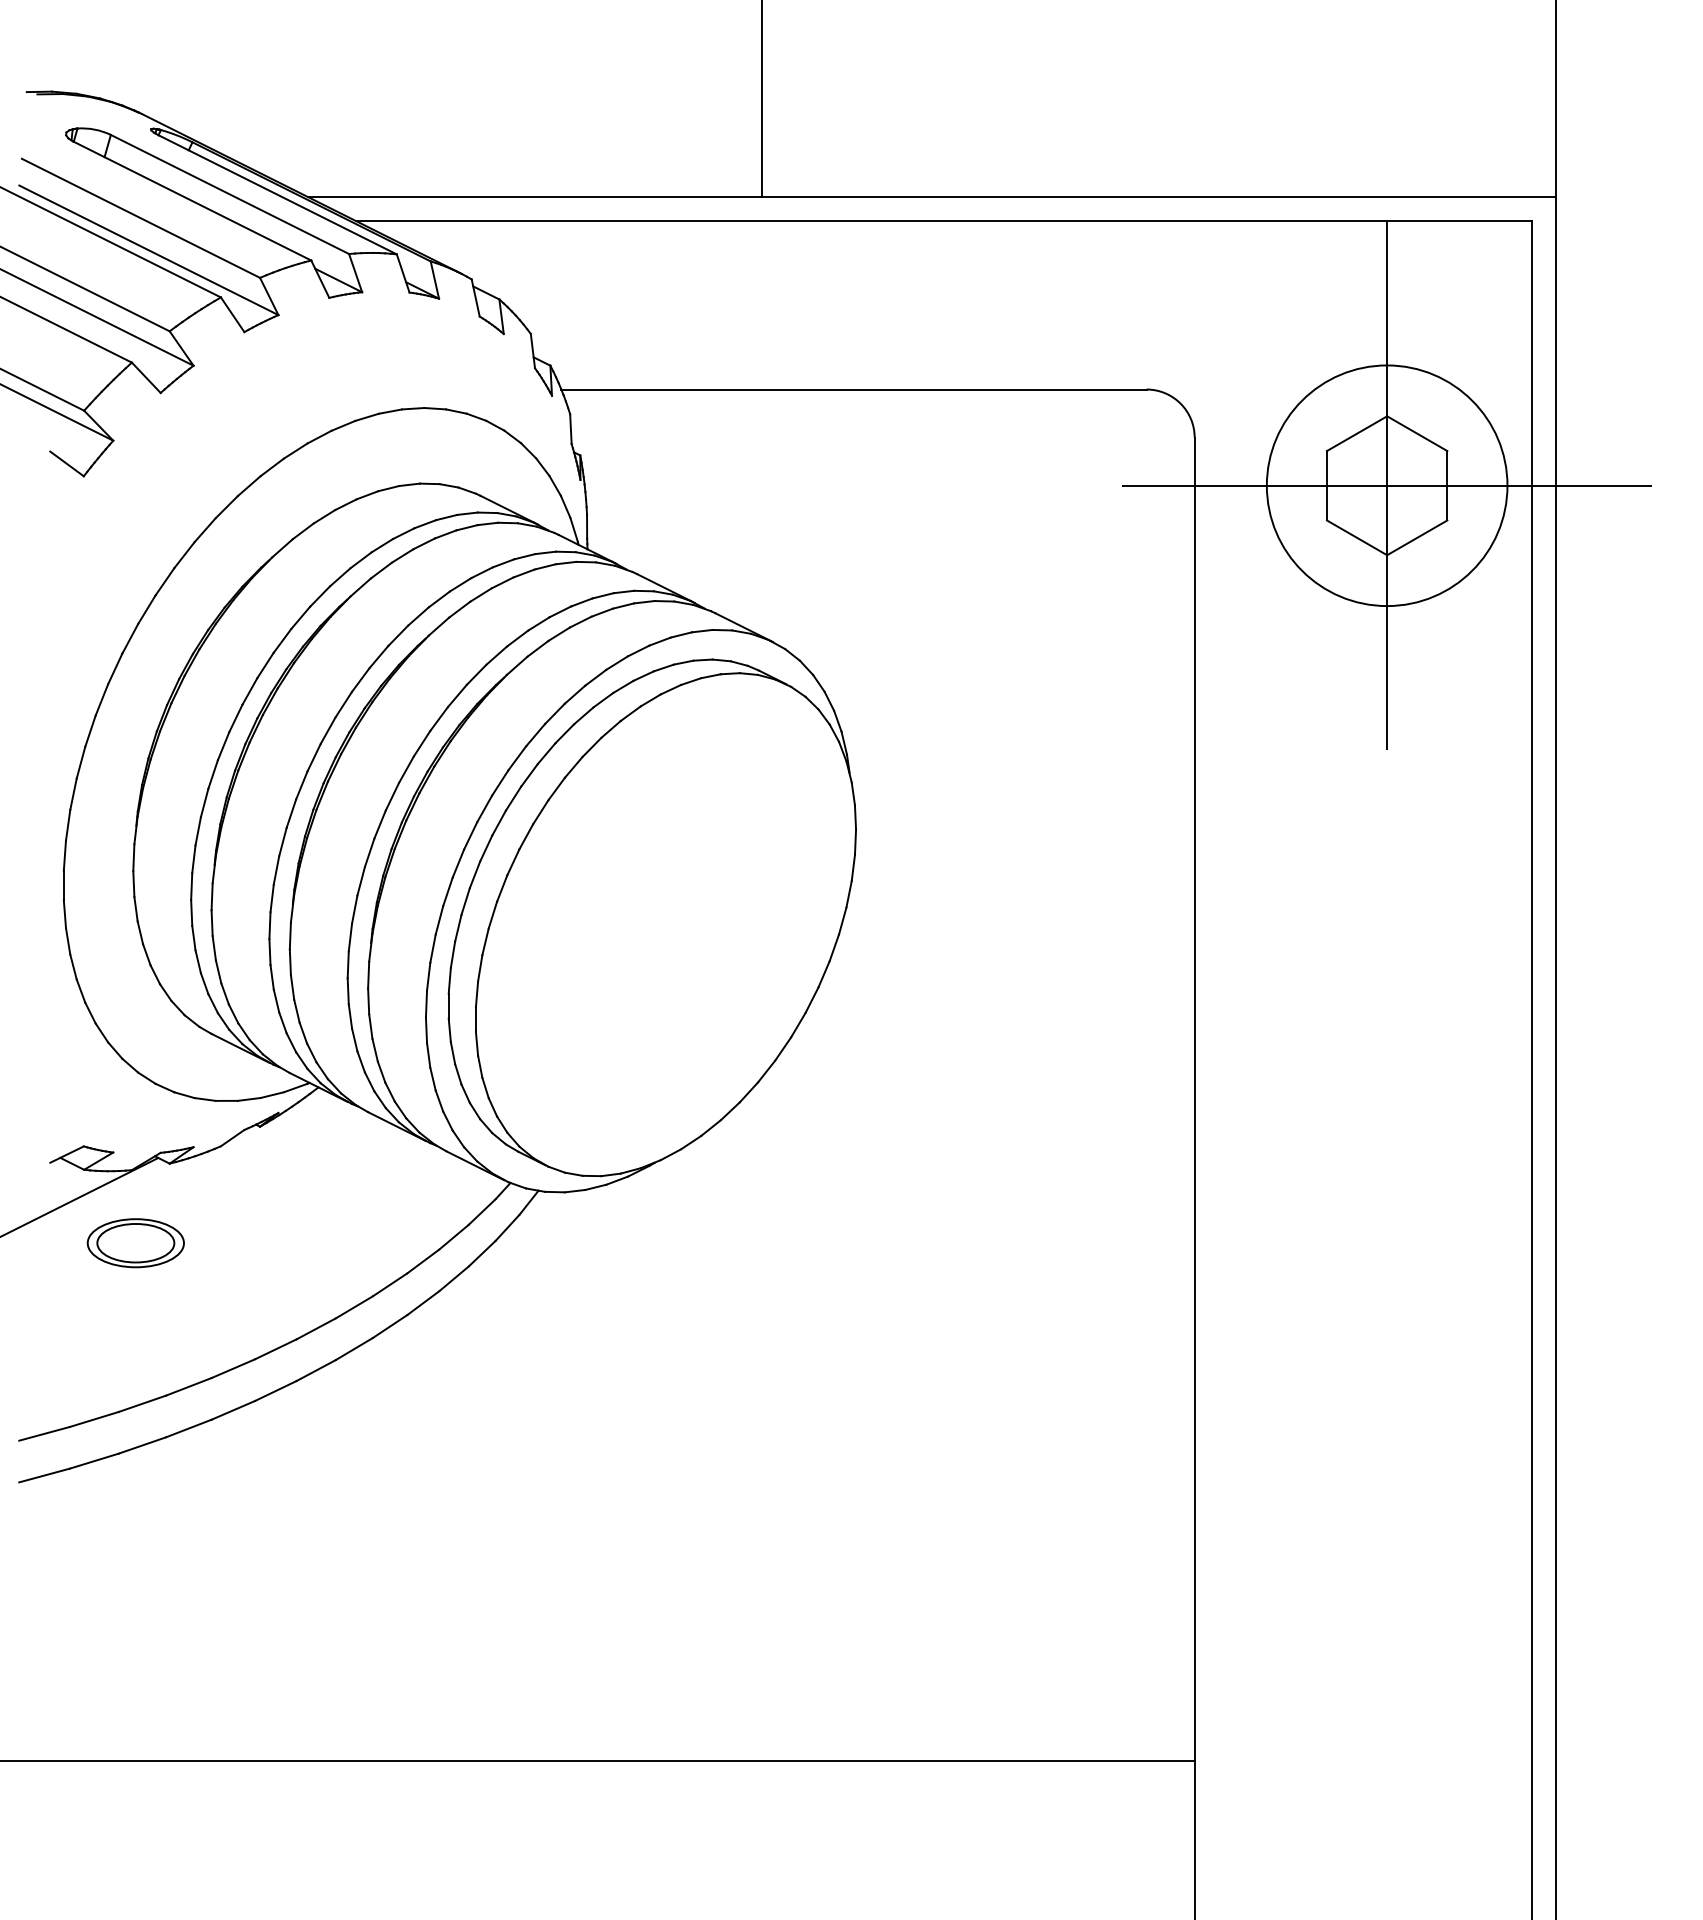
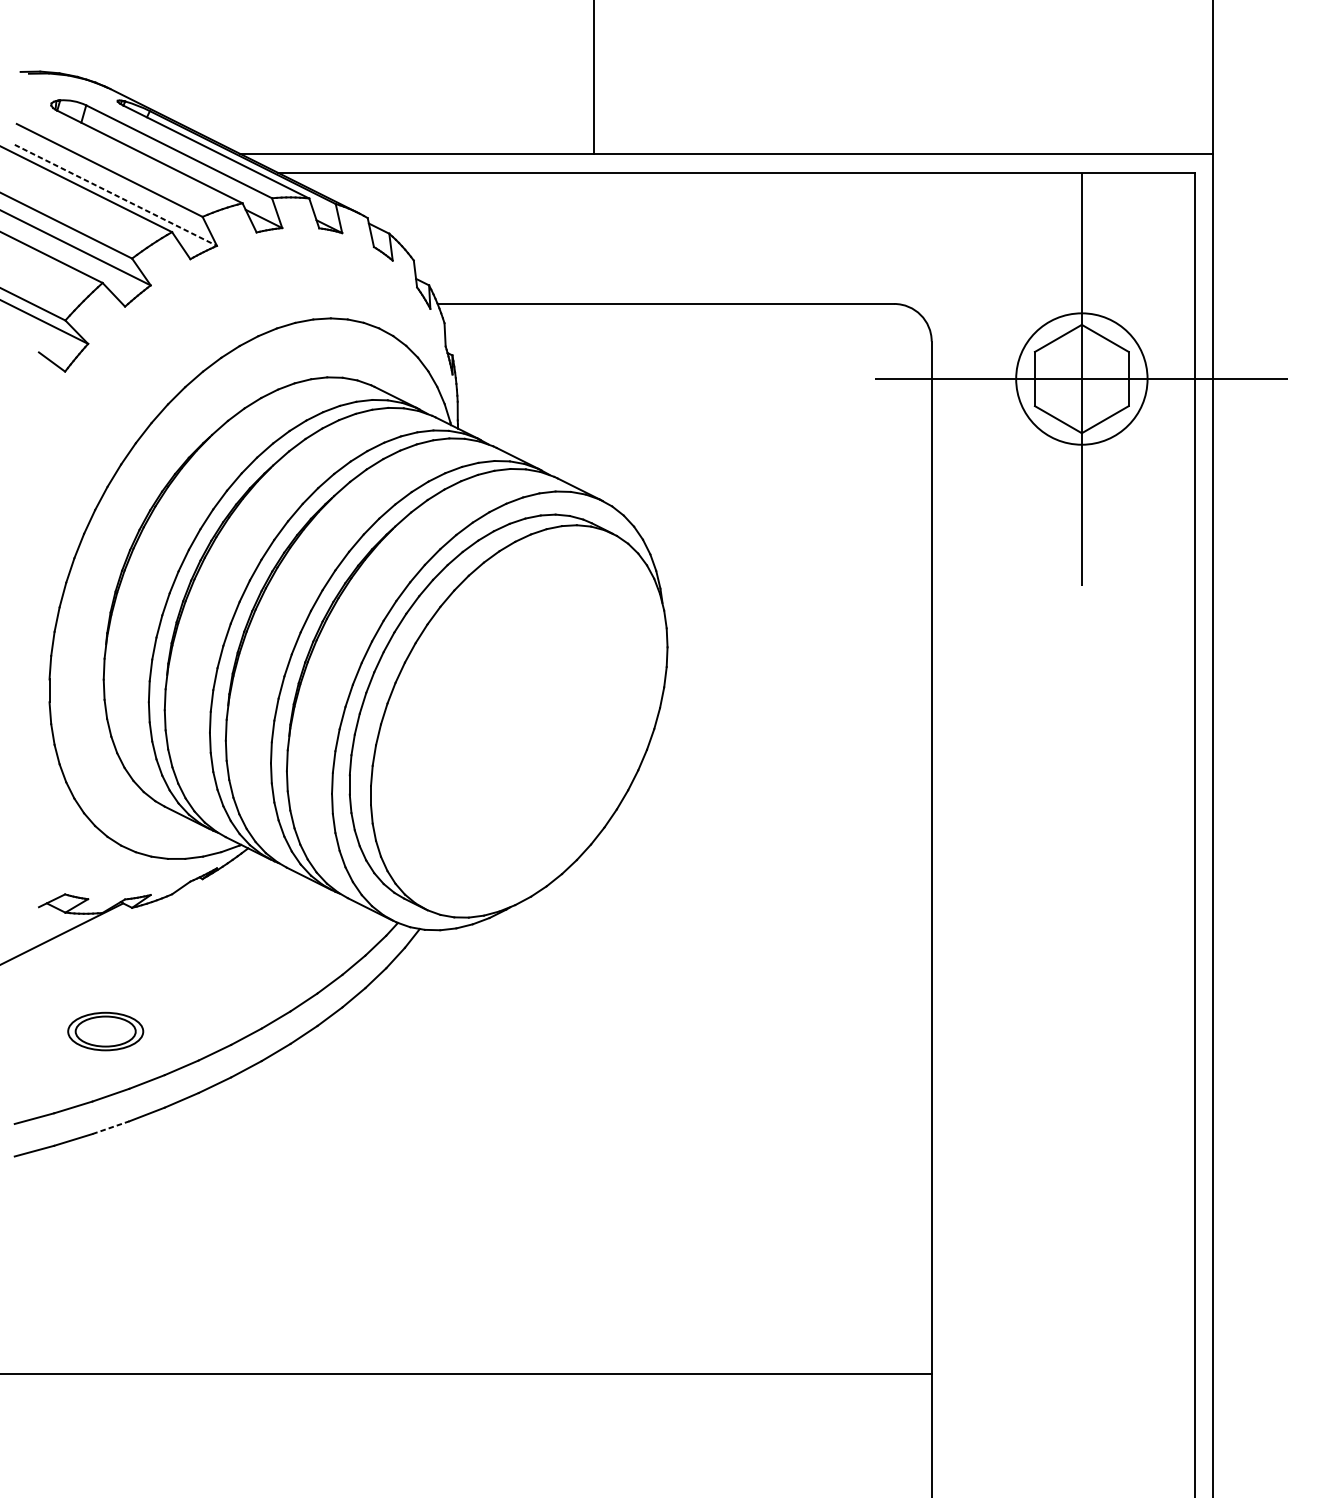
line: (148, 250) -> (115, 195), solid -> dashed
circle: (1386, 485) -> (1081, 378), size x0.7
part: (135, 1243) -> (105, 1031), moved
line: (142, 1445) -> (110, 1127), solid -> dashed

